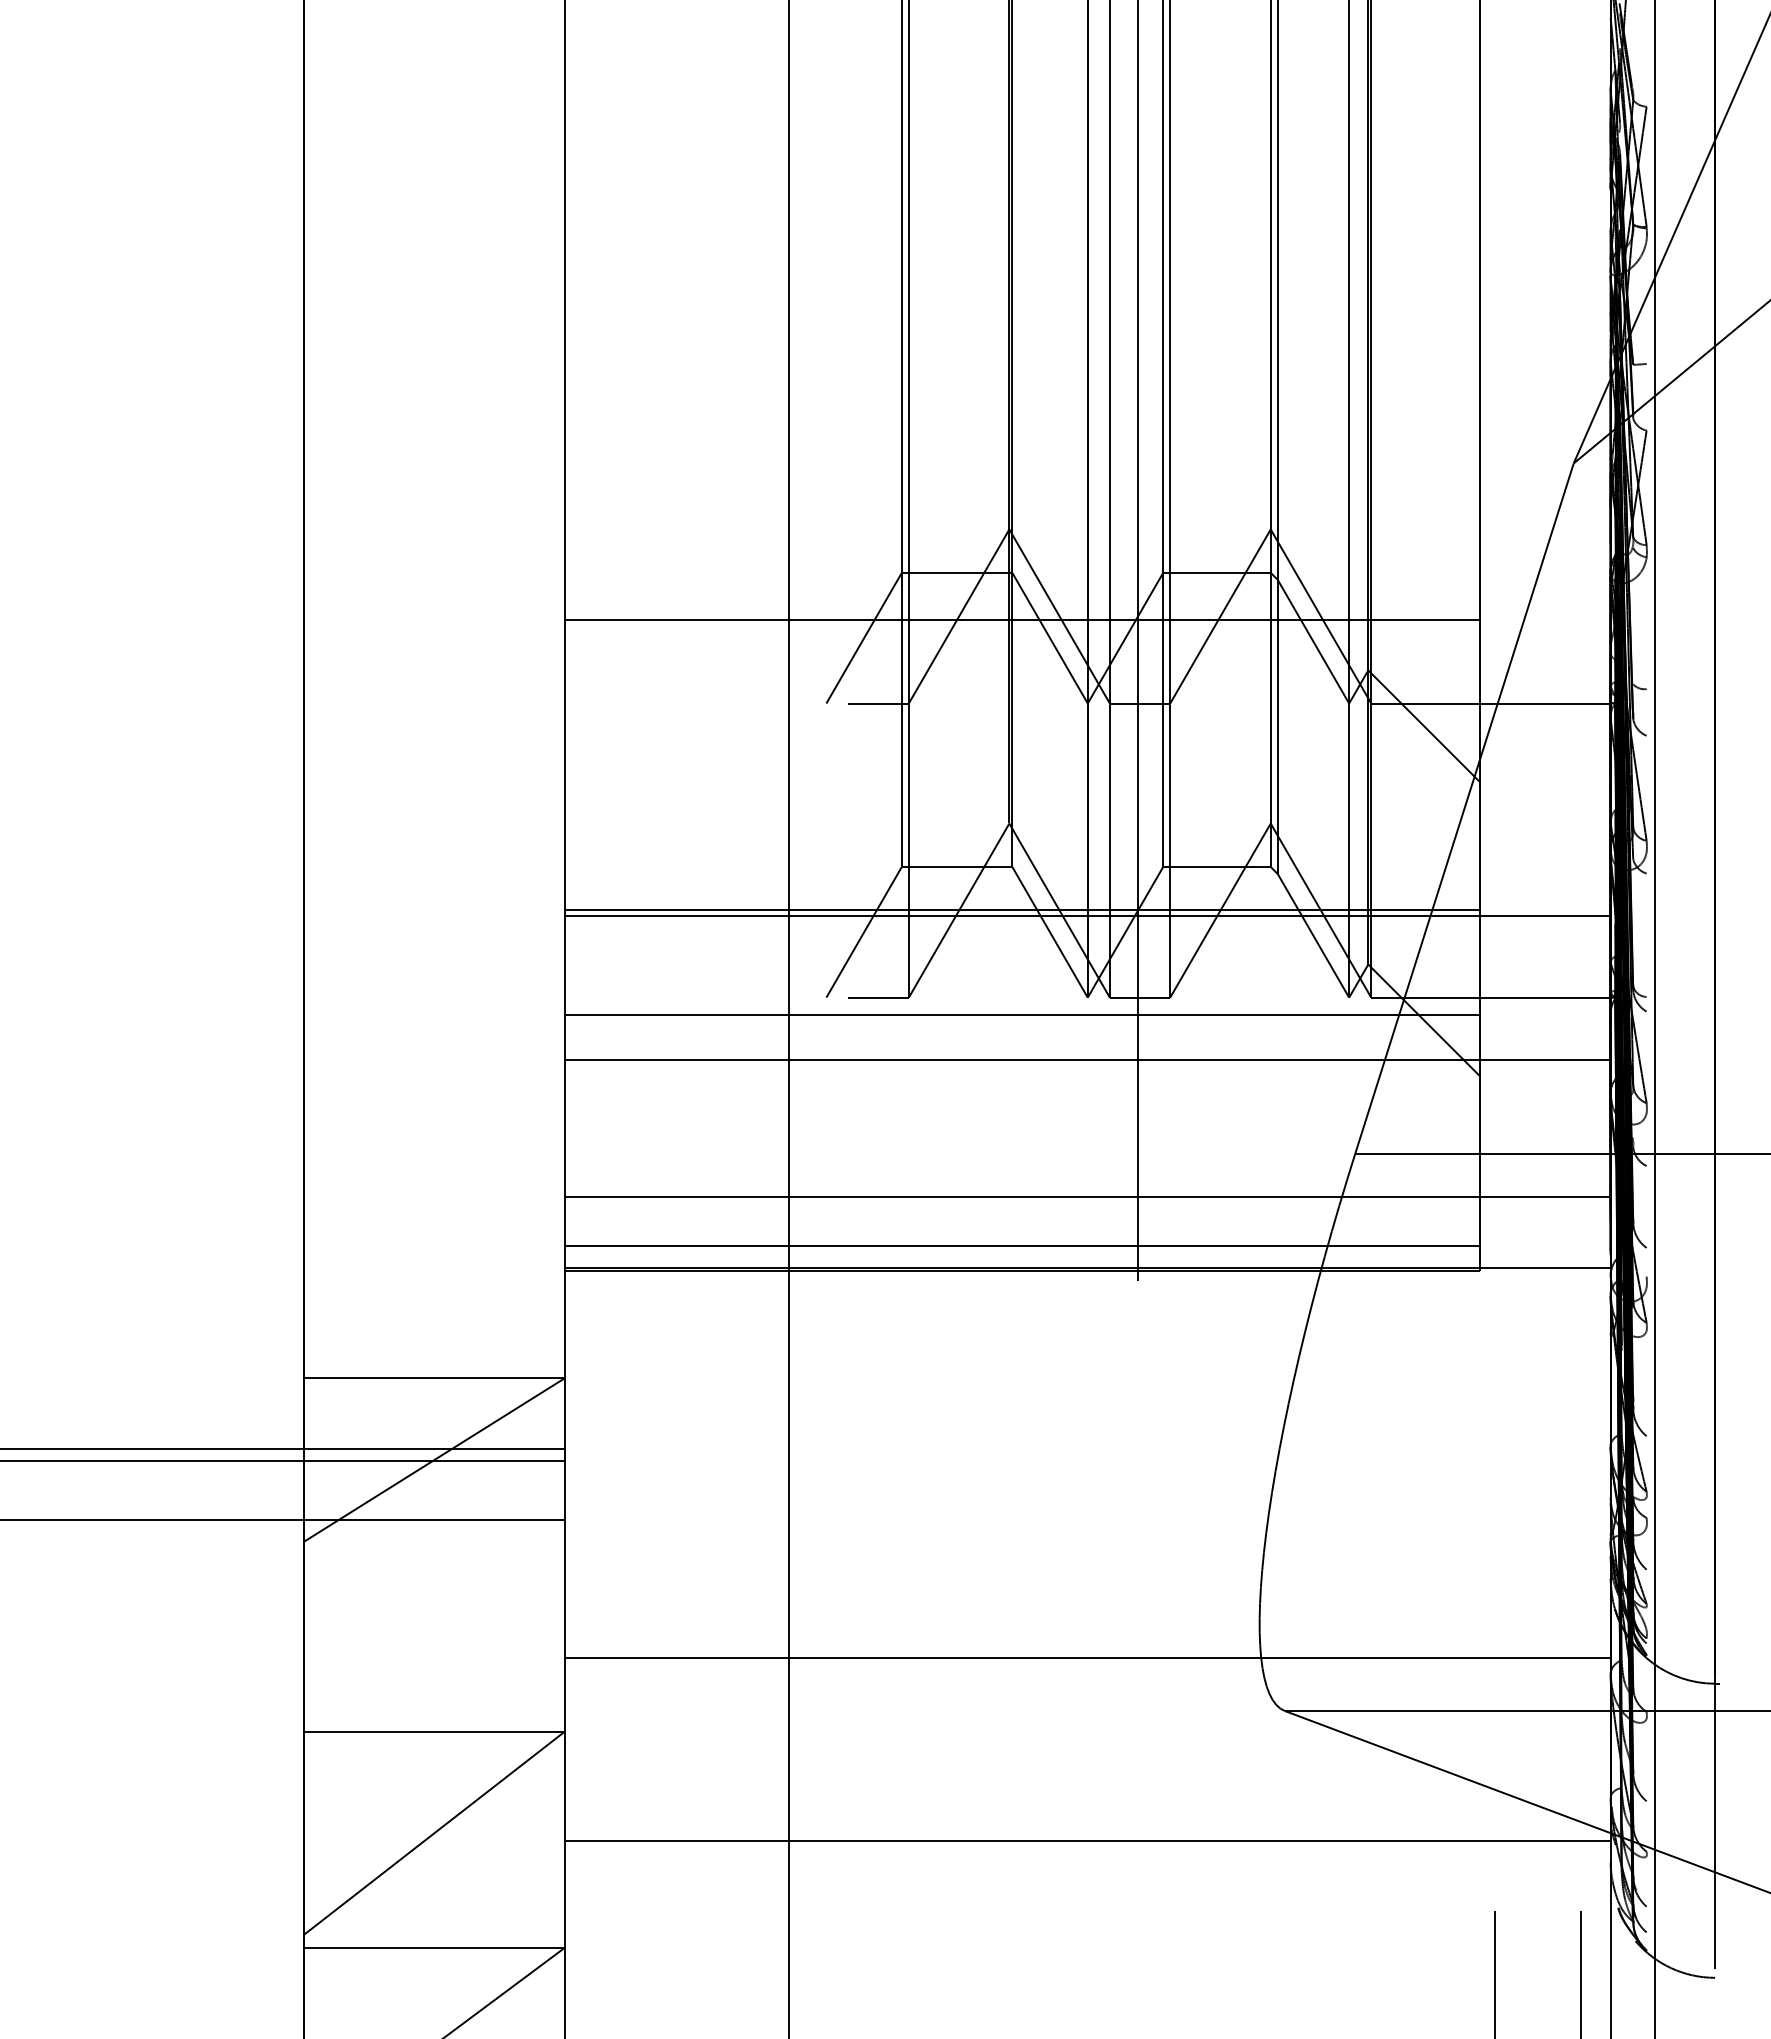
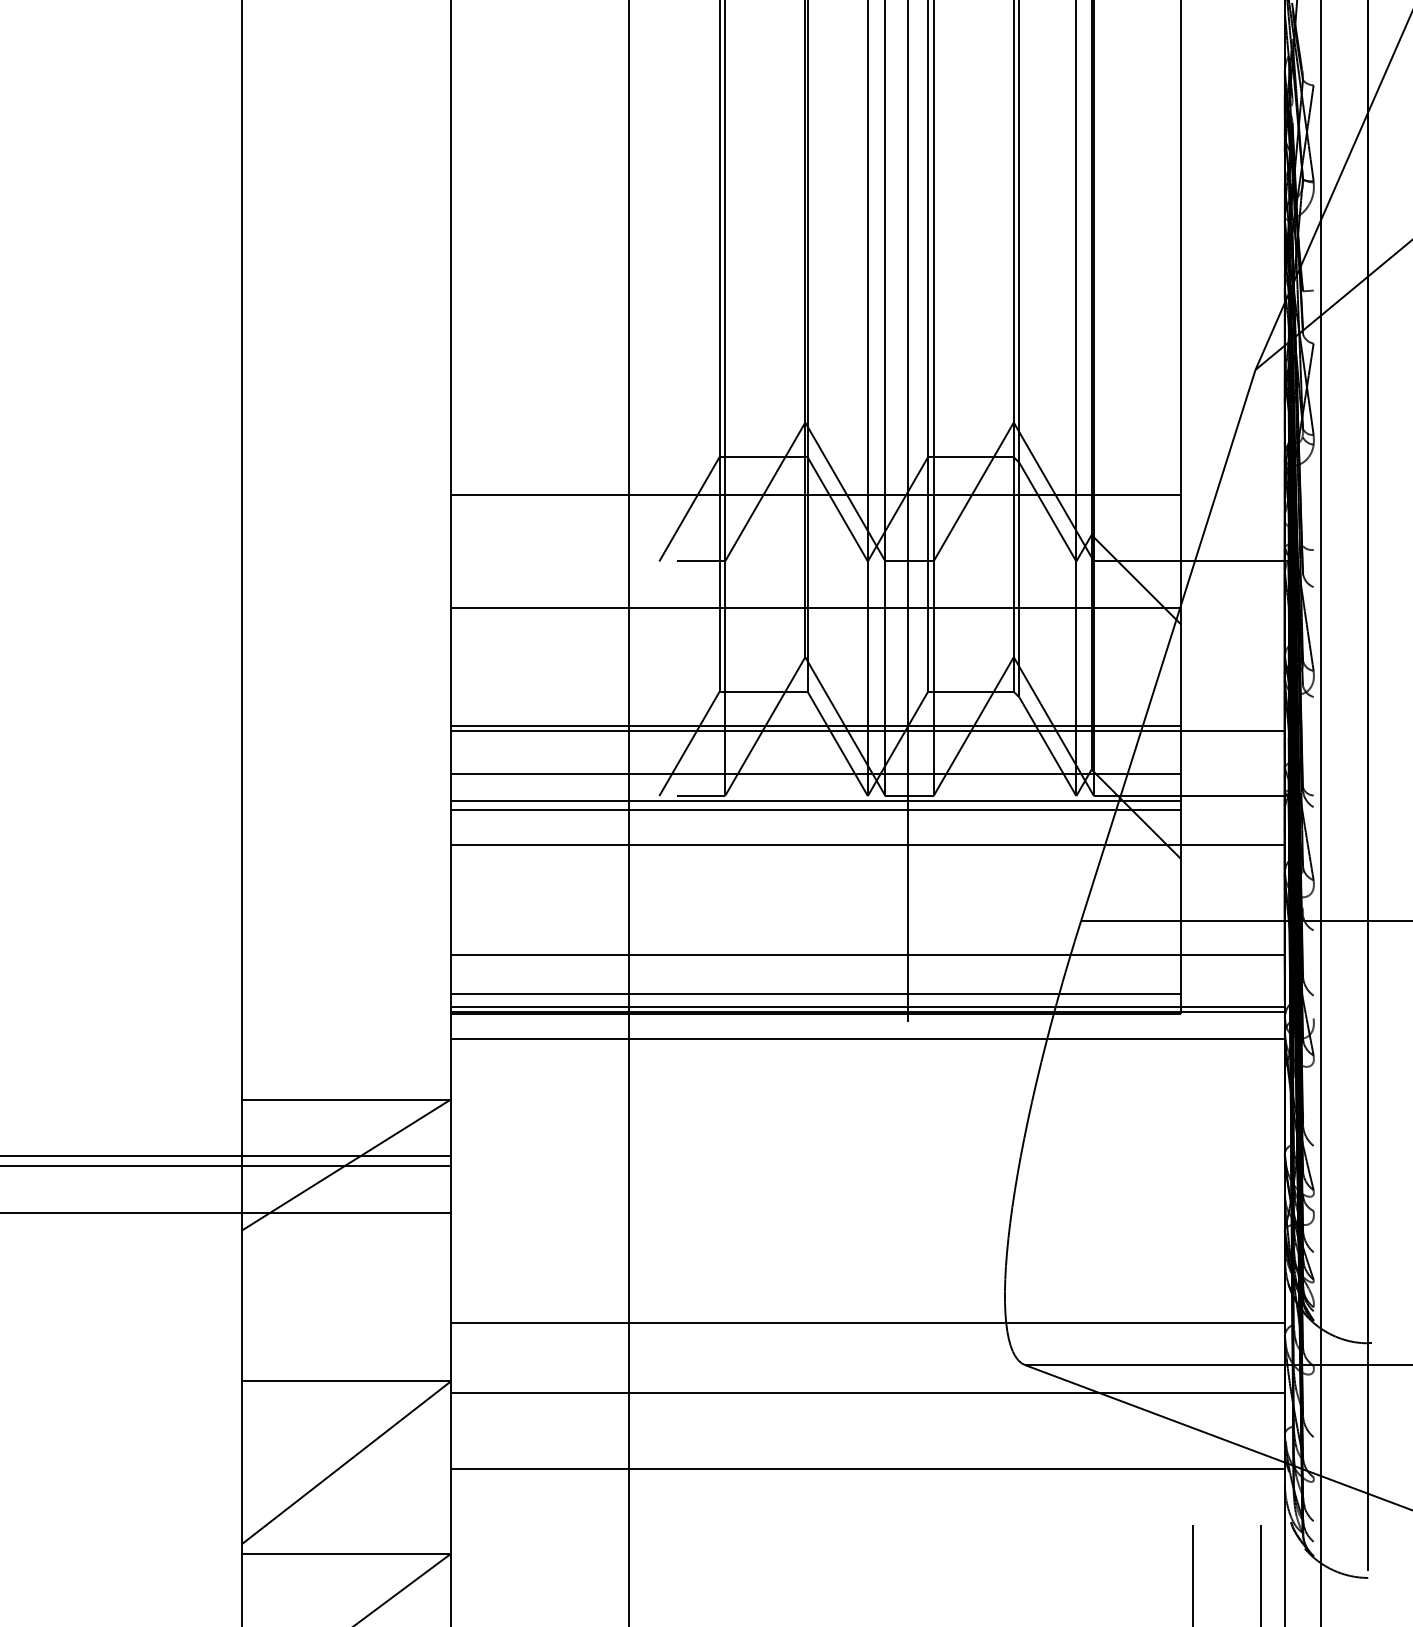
line: (1022, 761) -> (815, 607), added
line: (1022, 969) -> (815, 773), added
line: (1022, 1003) -> (815, 800), added
line: (1087, 1261) -> (867, 1006), added
line: (1087, 1302) -> (867, 1039), added
line: (1087, 1745) -> (867, 1392), added

